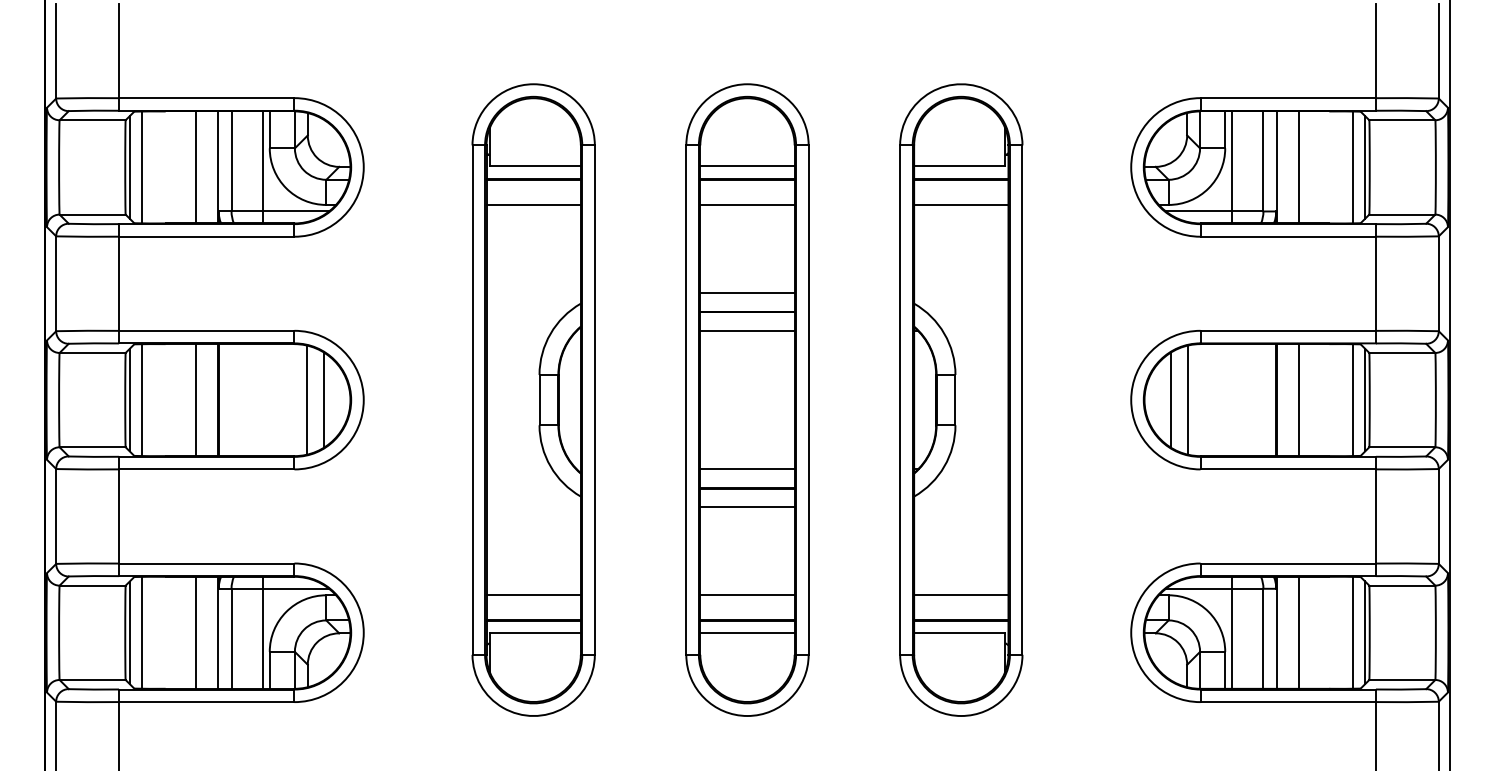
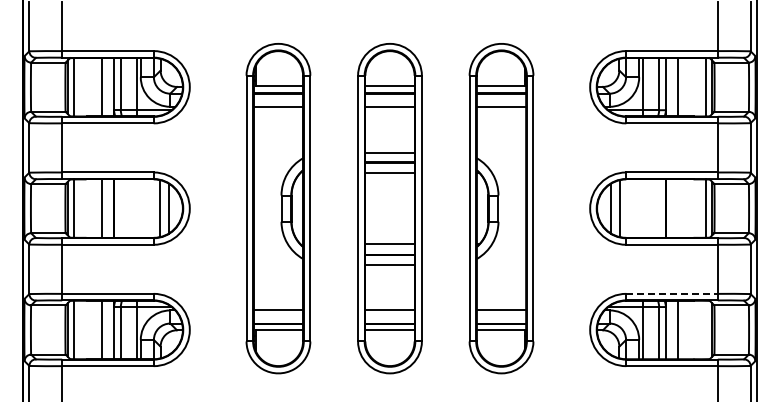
line: (1298, 399) -> (677, 208), removed
line: (1289, 562) -> (672, 293), solid -> dashed
line: (1352, 631) -> (705, 329), removed

